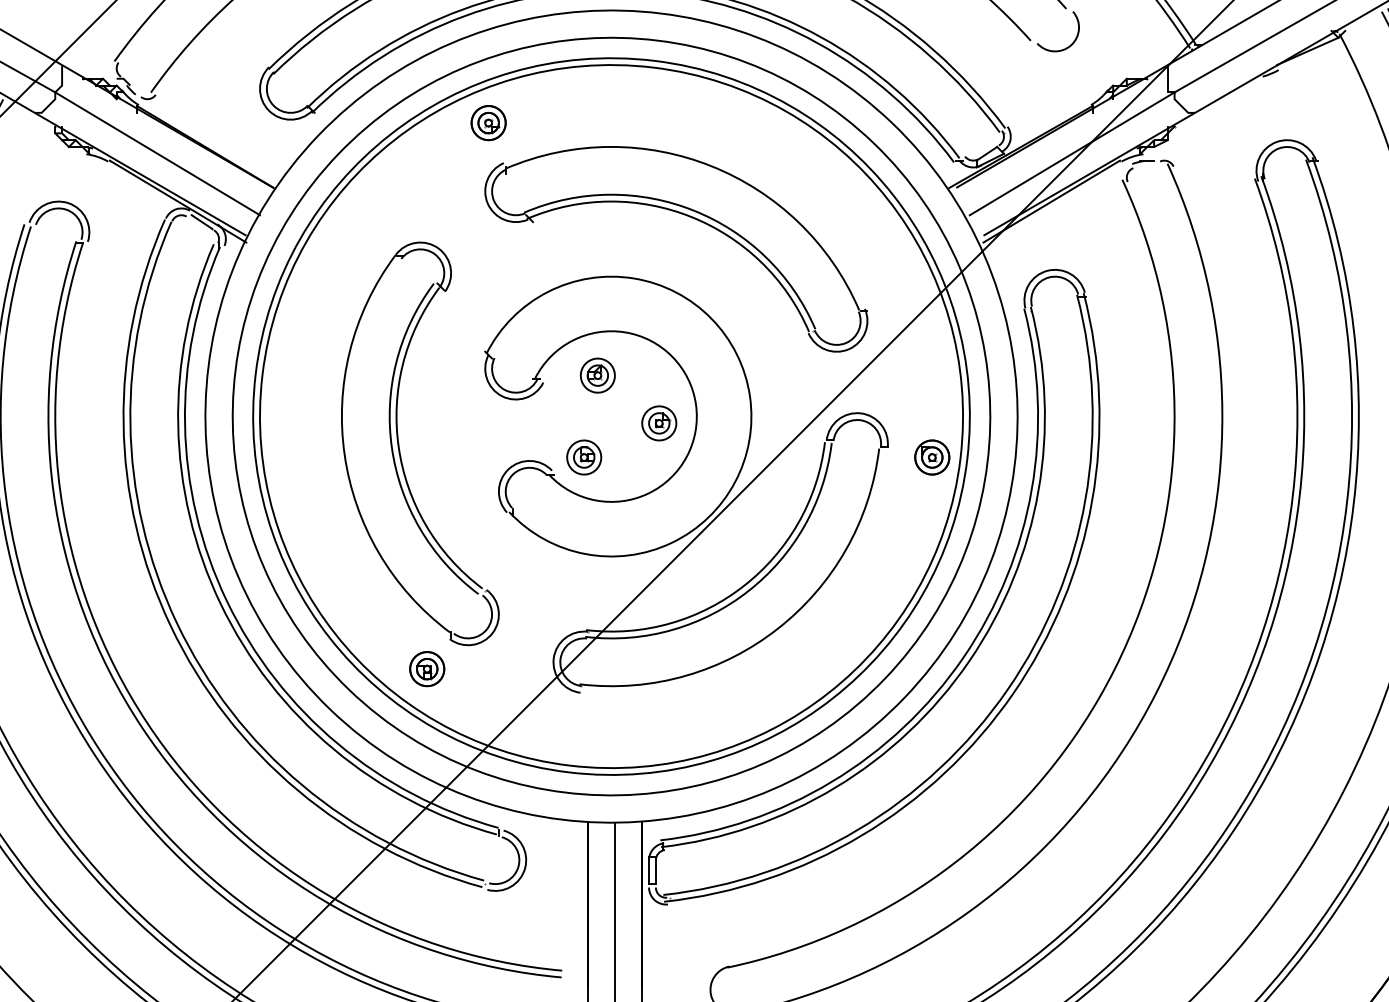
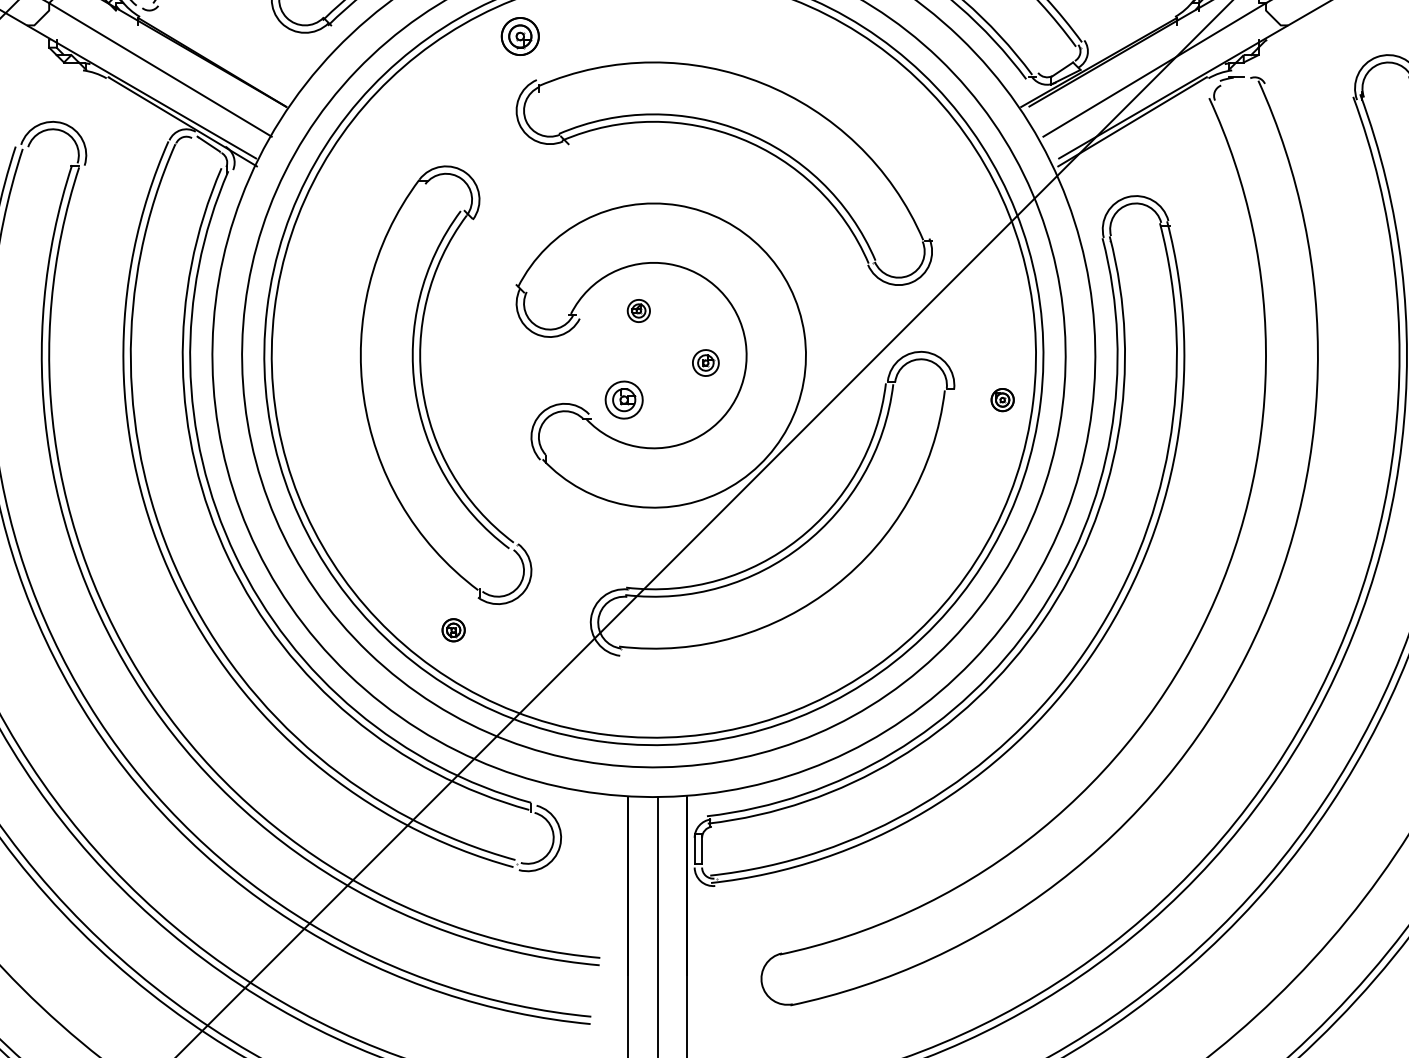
part: (597, 375) -> (638, 310), size x0.6
part: (659, 423) -> (706, 363), size x0.7
part: (932, 457) -> (1002, 400), size x0.6
part: (427, 669) -> (453, 630), size x0.6

